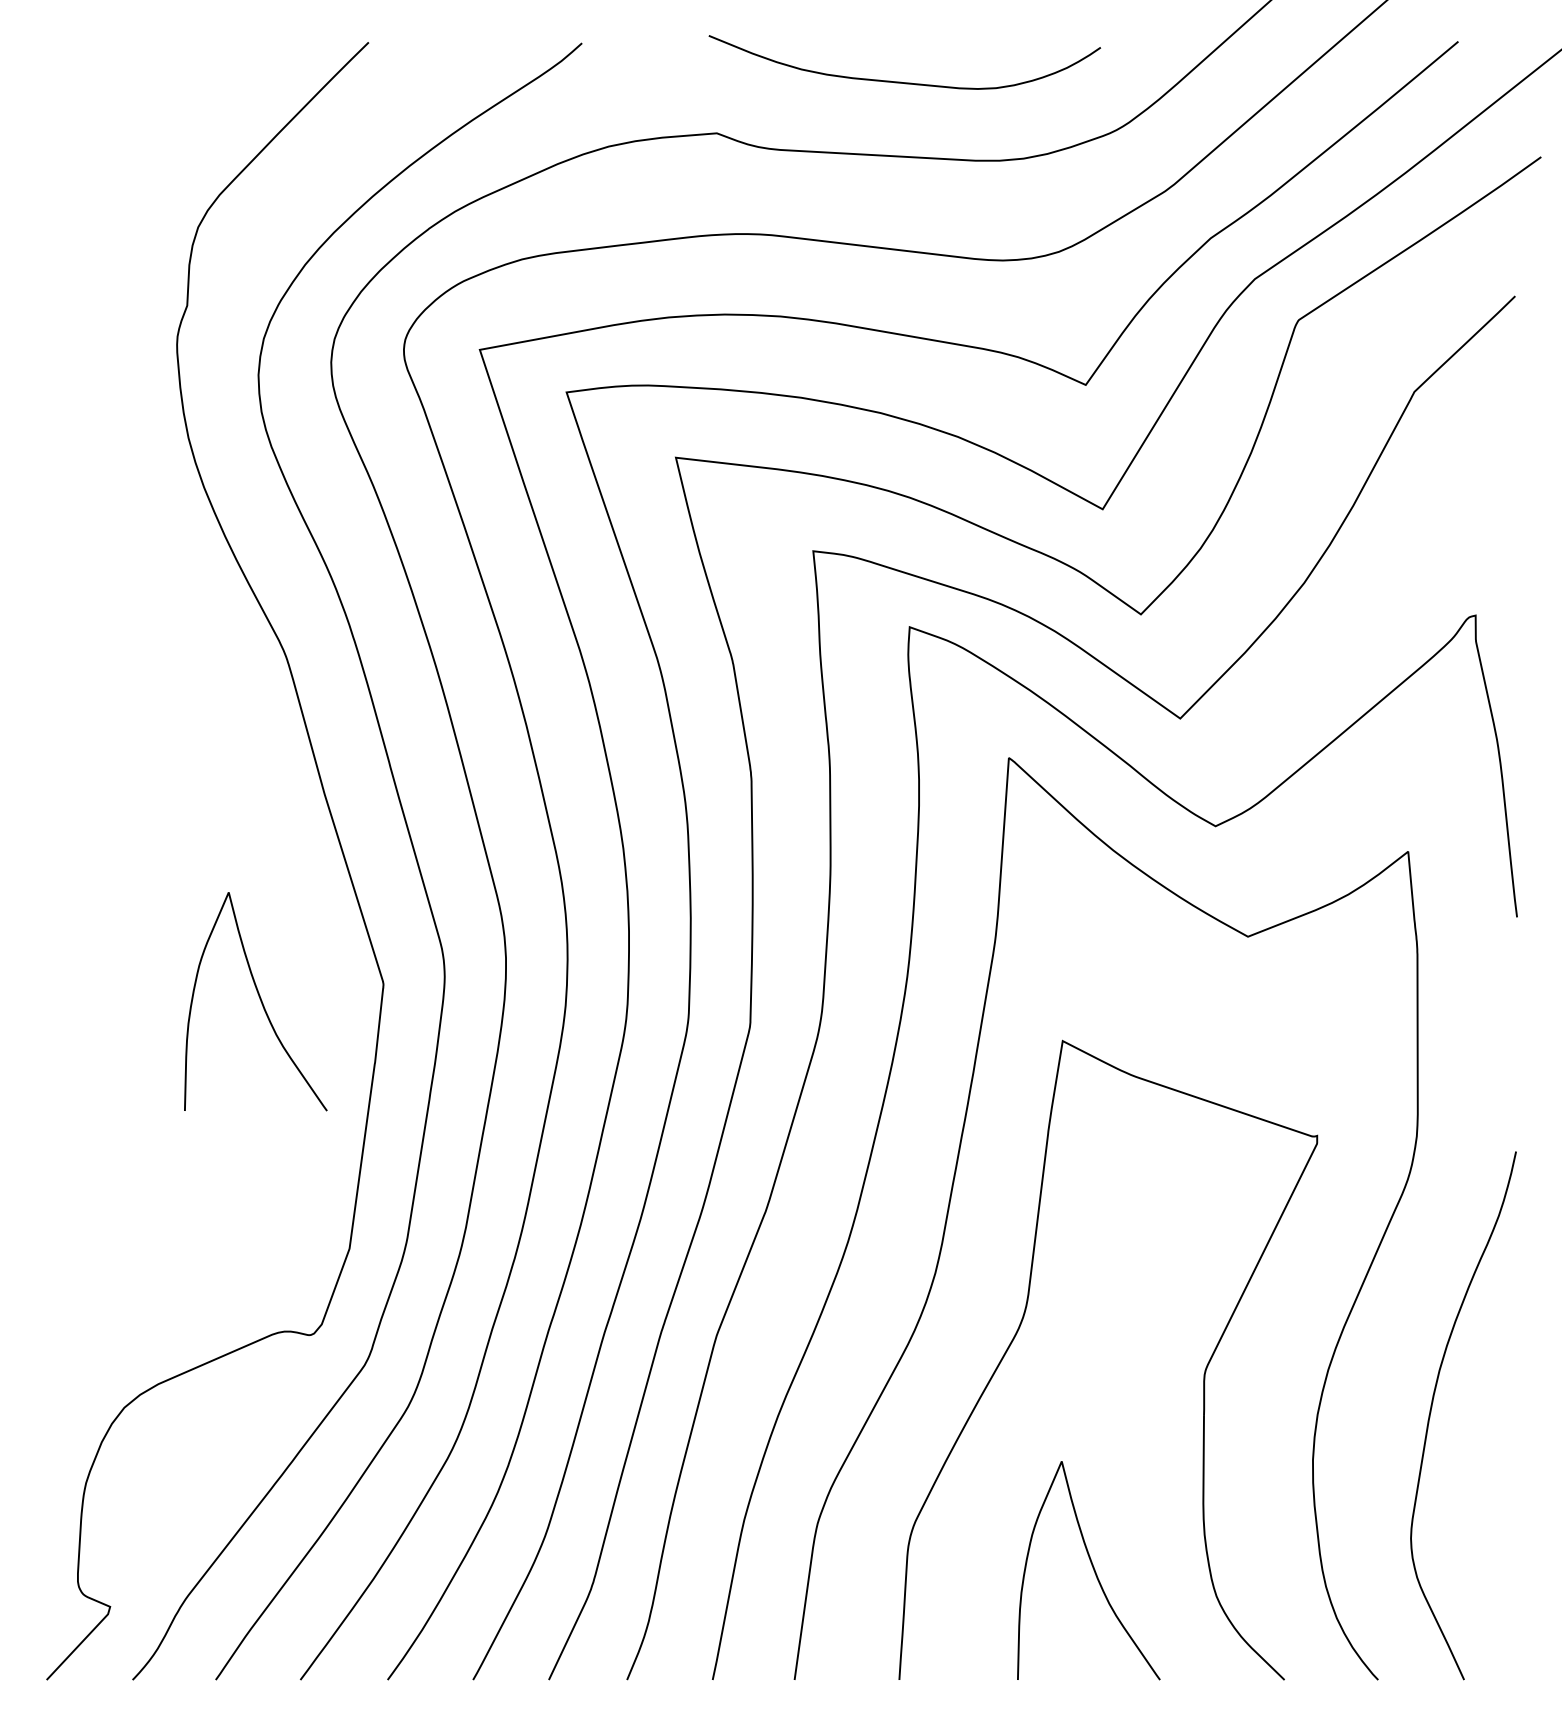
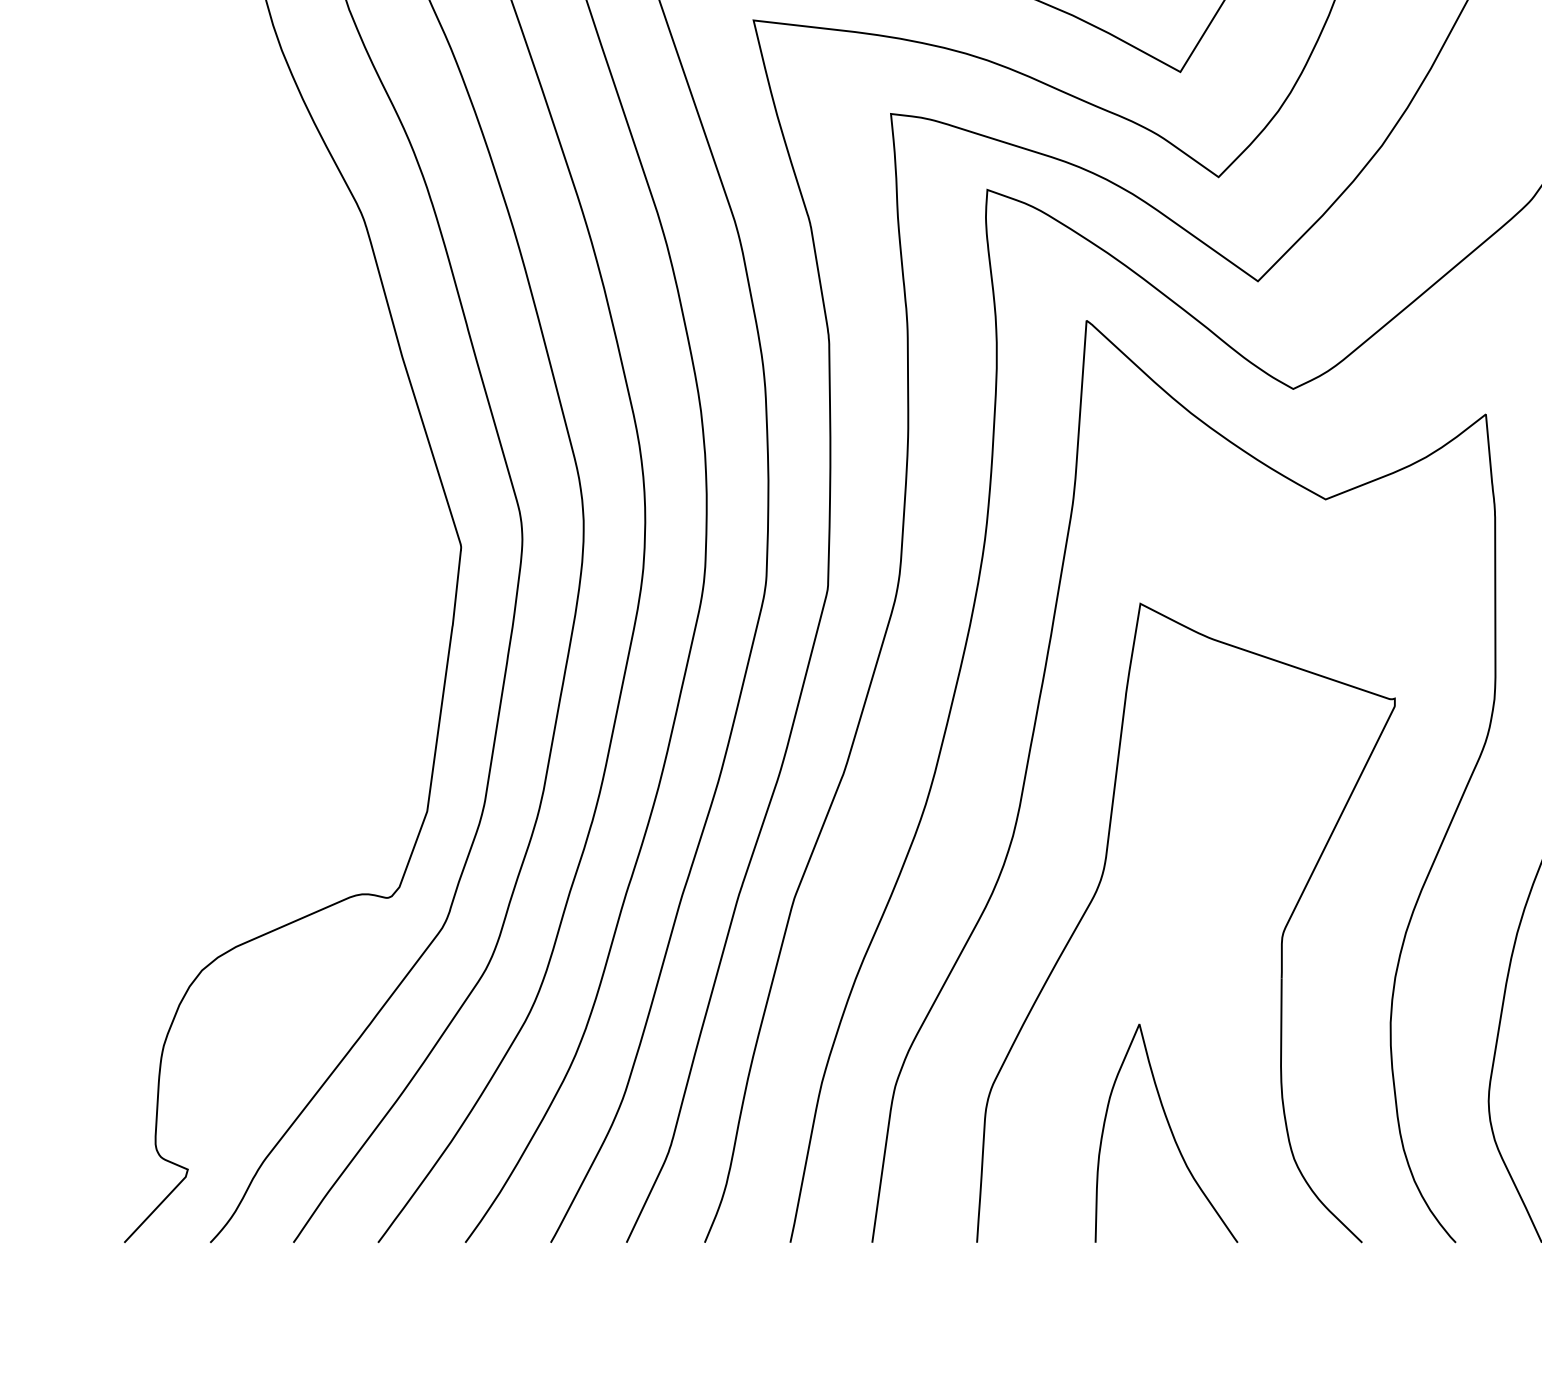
curve: (259, 999) -> (337, 562), removed

